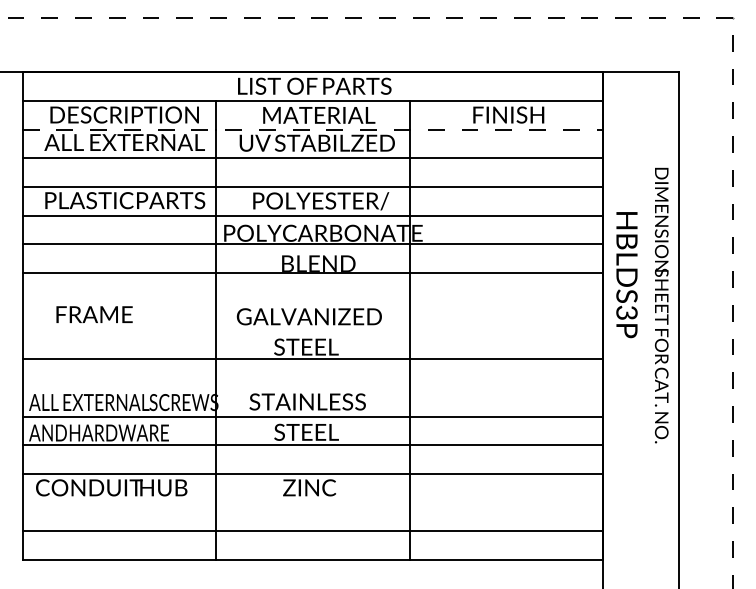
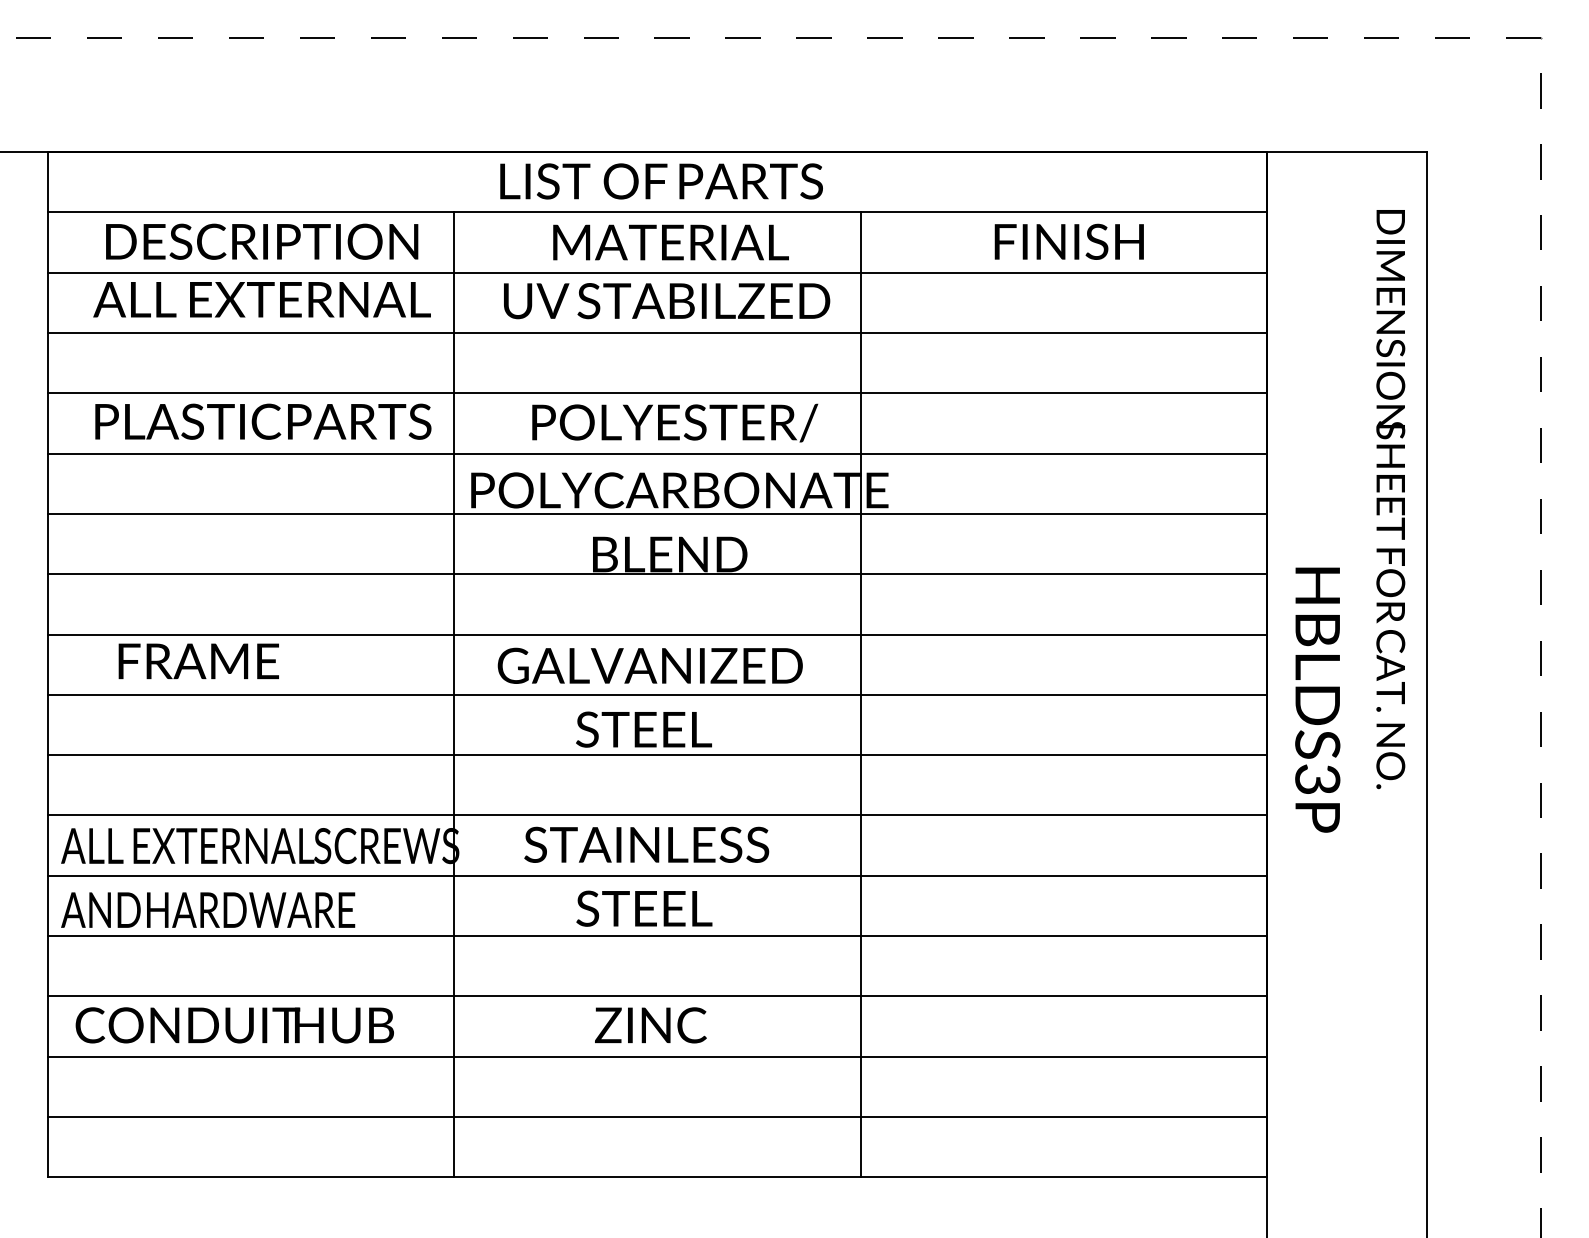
line: (313, 129) -> (658, 272), dashed -> solid
text: (626, 275) -> (1316, 700), moved
line: (312, 301) -> (656, 633), added
text: (661, 305) -> (1390, 499), moved
line: (312, 330) -> (656, 694), added
line: (312, 387) -> (656, 814), added
line: (312, 502) -> (656, 1056), added

